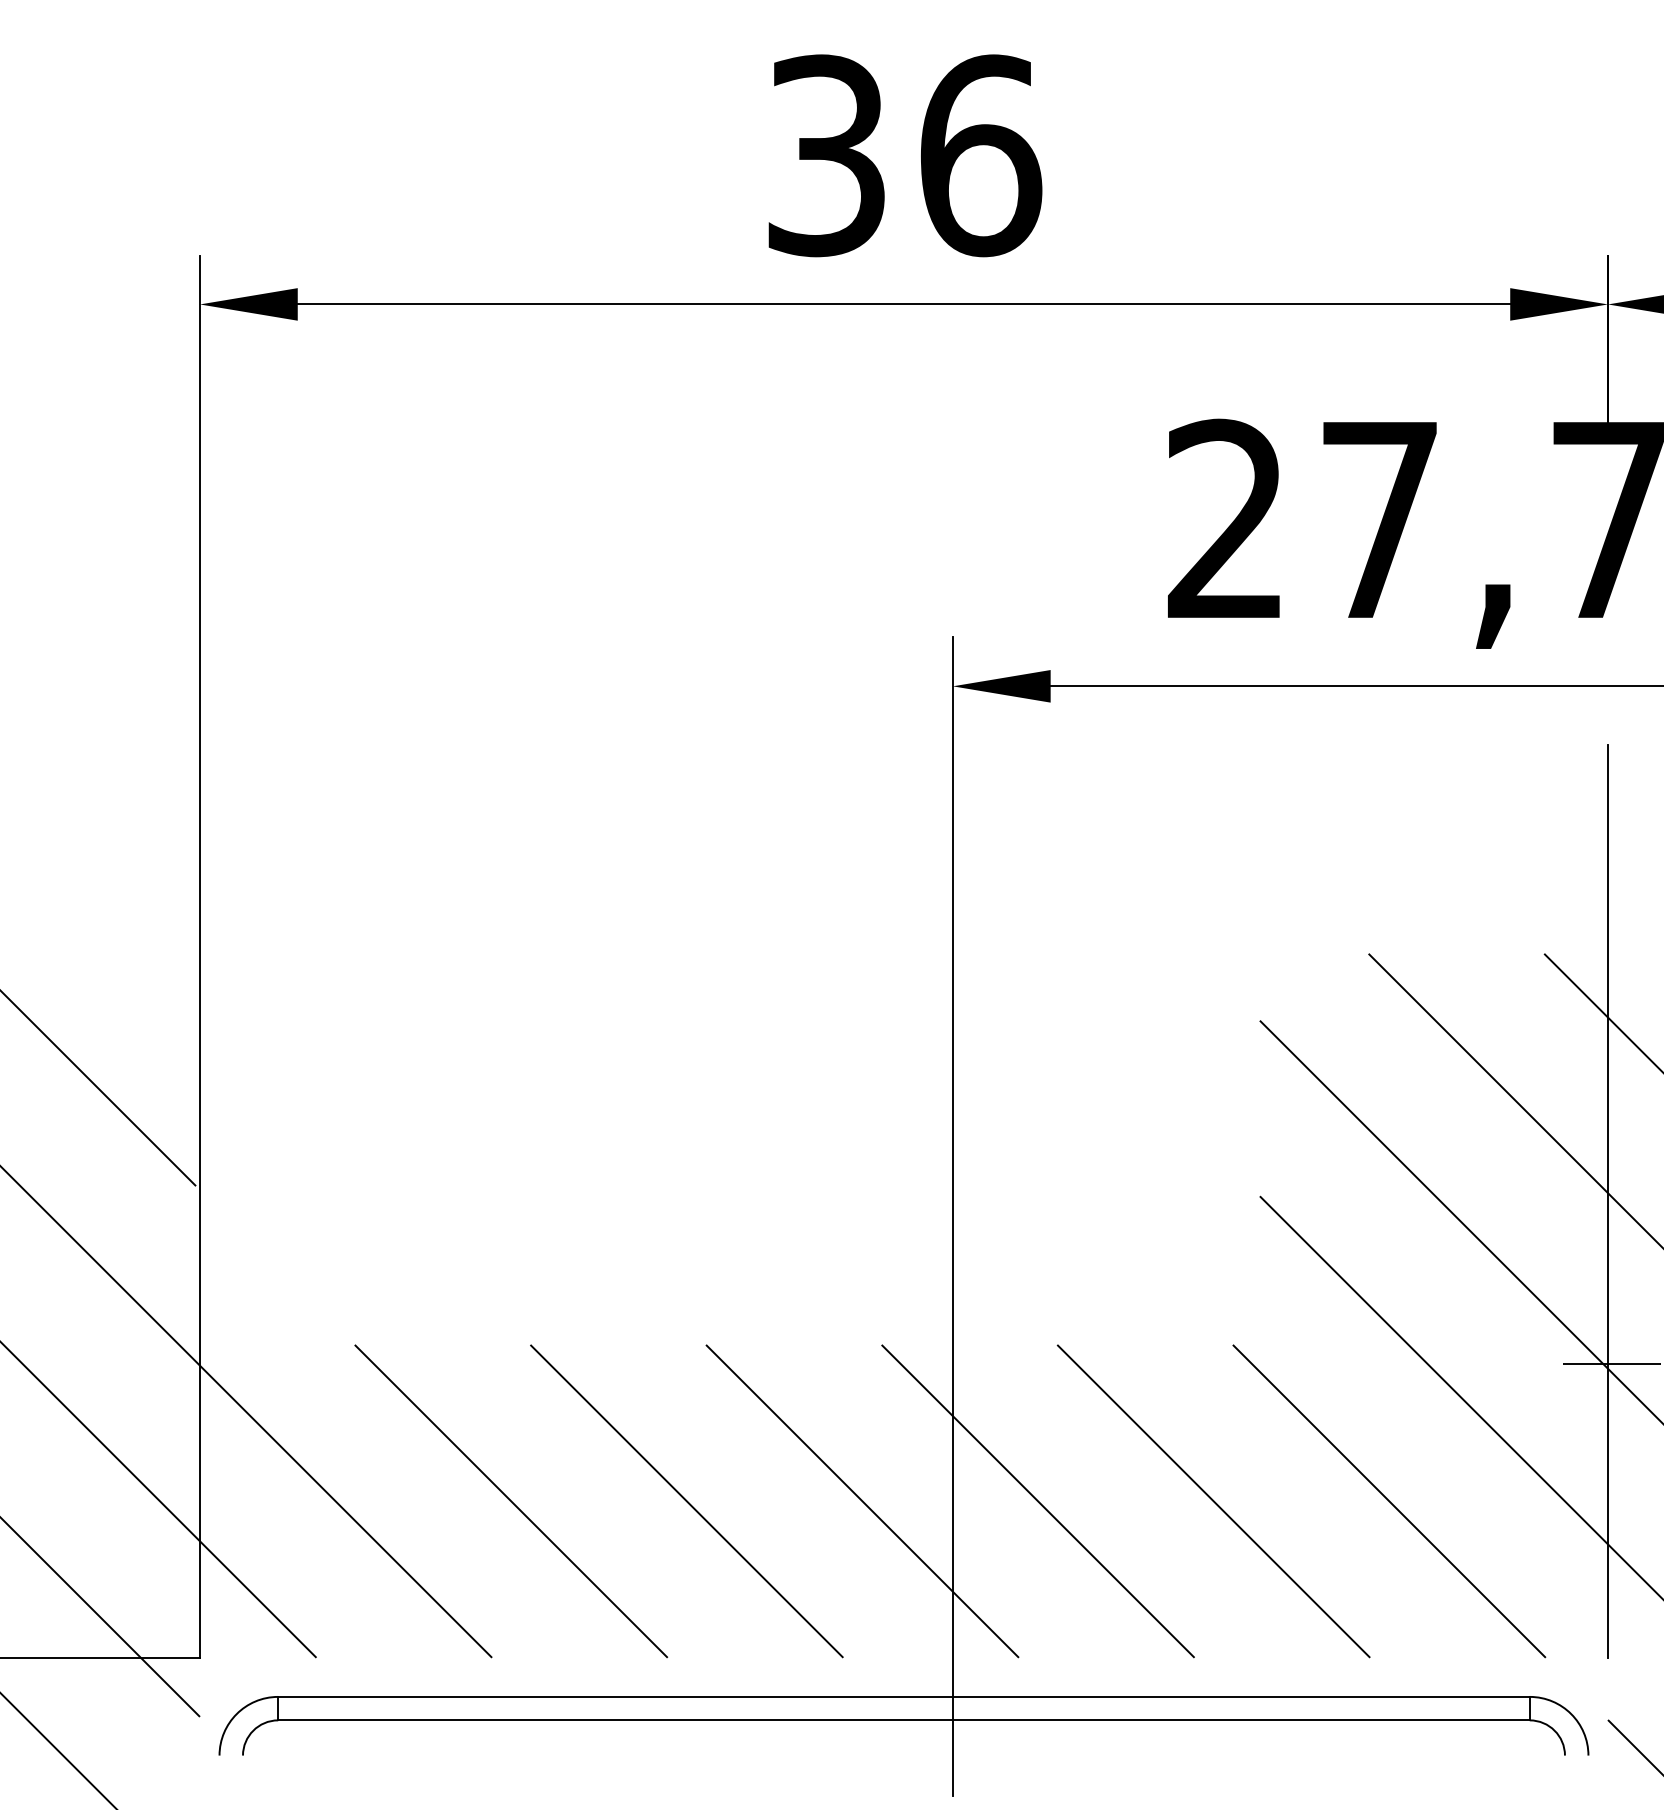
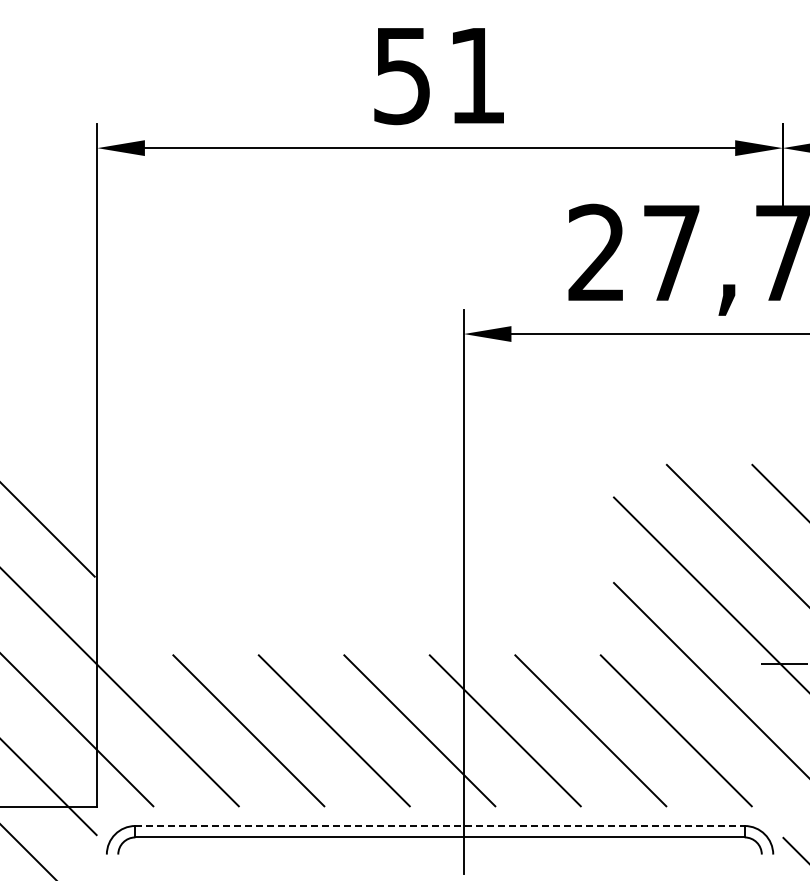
text: (904, 155) -> (440, 75), 36 -> 51
line: (1607, 1200) -> (782, 584), removed
line: (904, 1697) -> (440, 826), solid -> dashed

